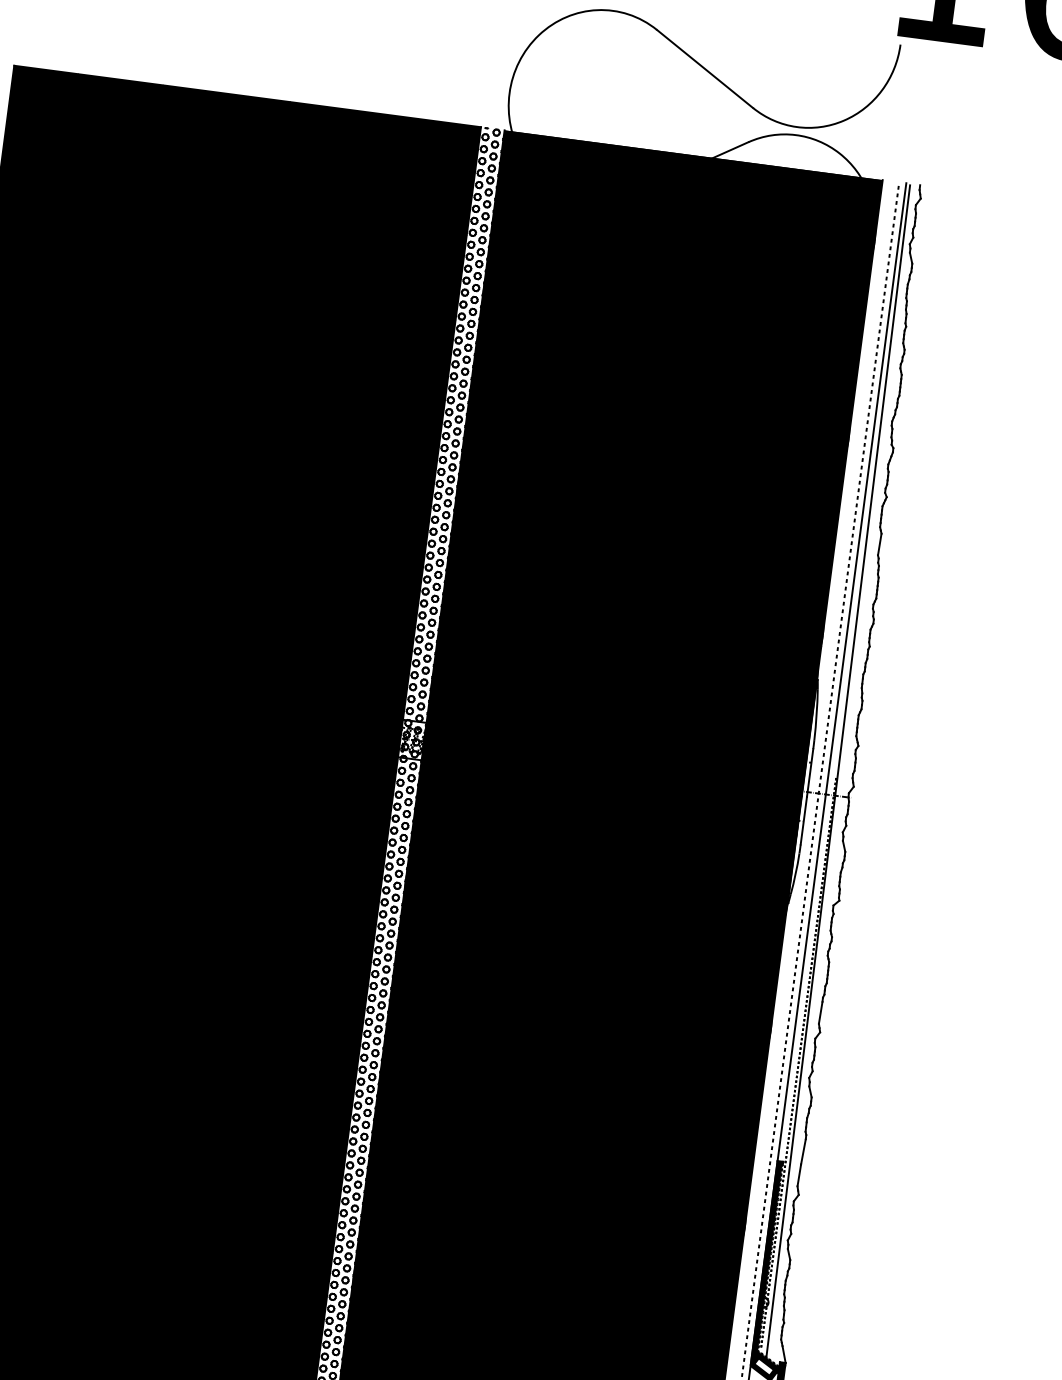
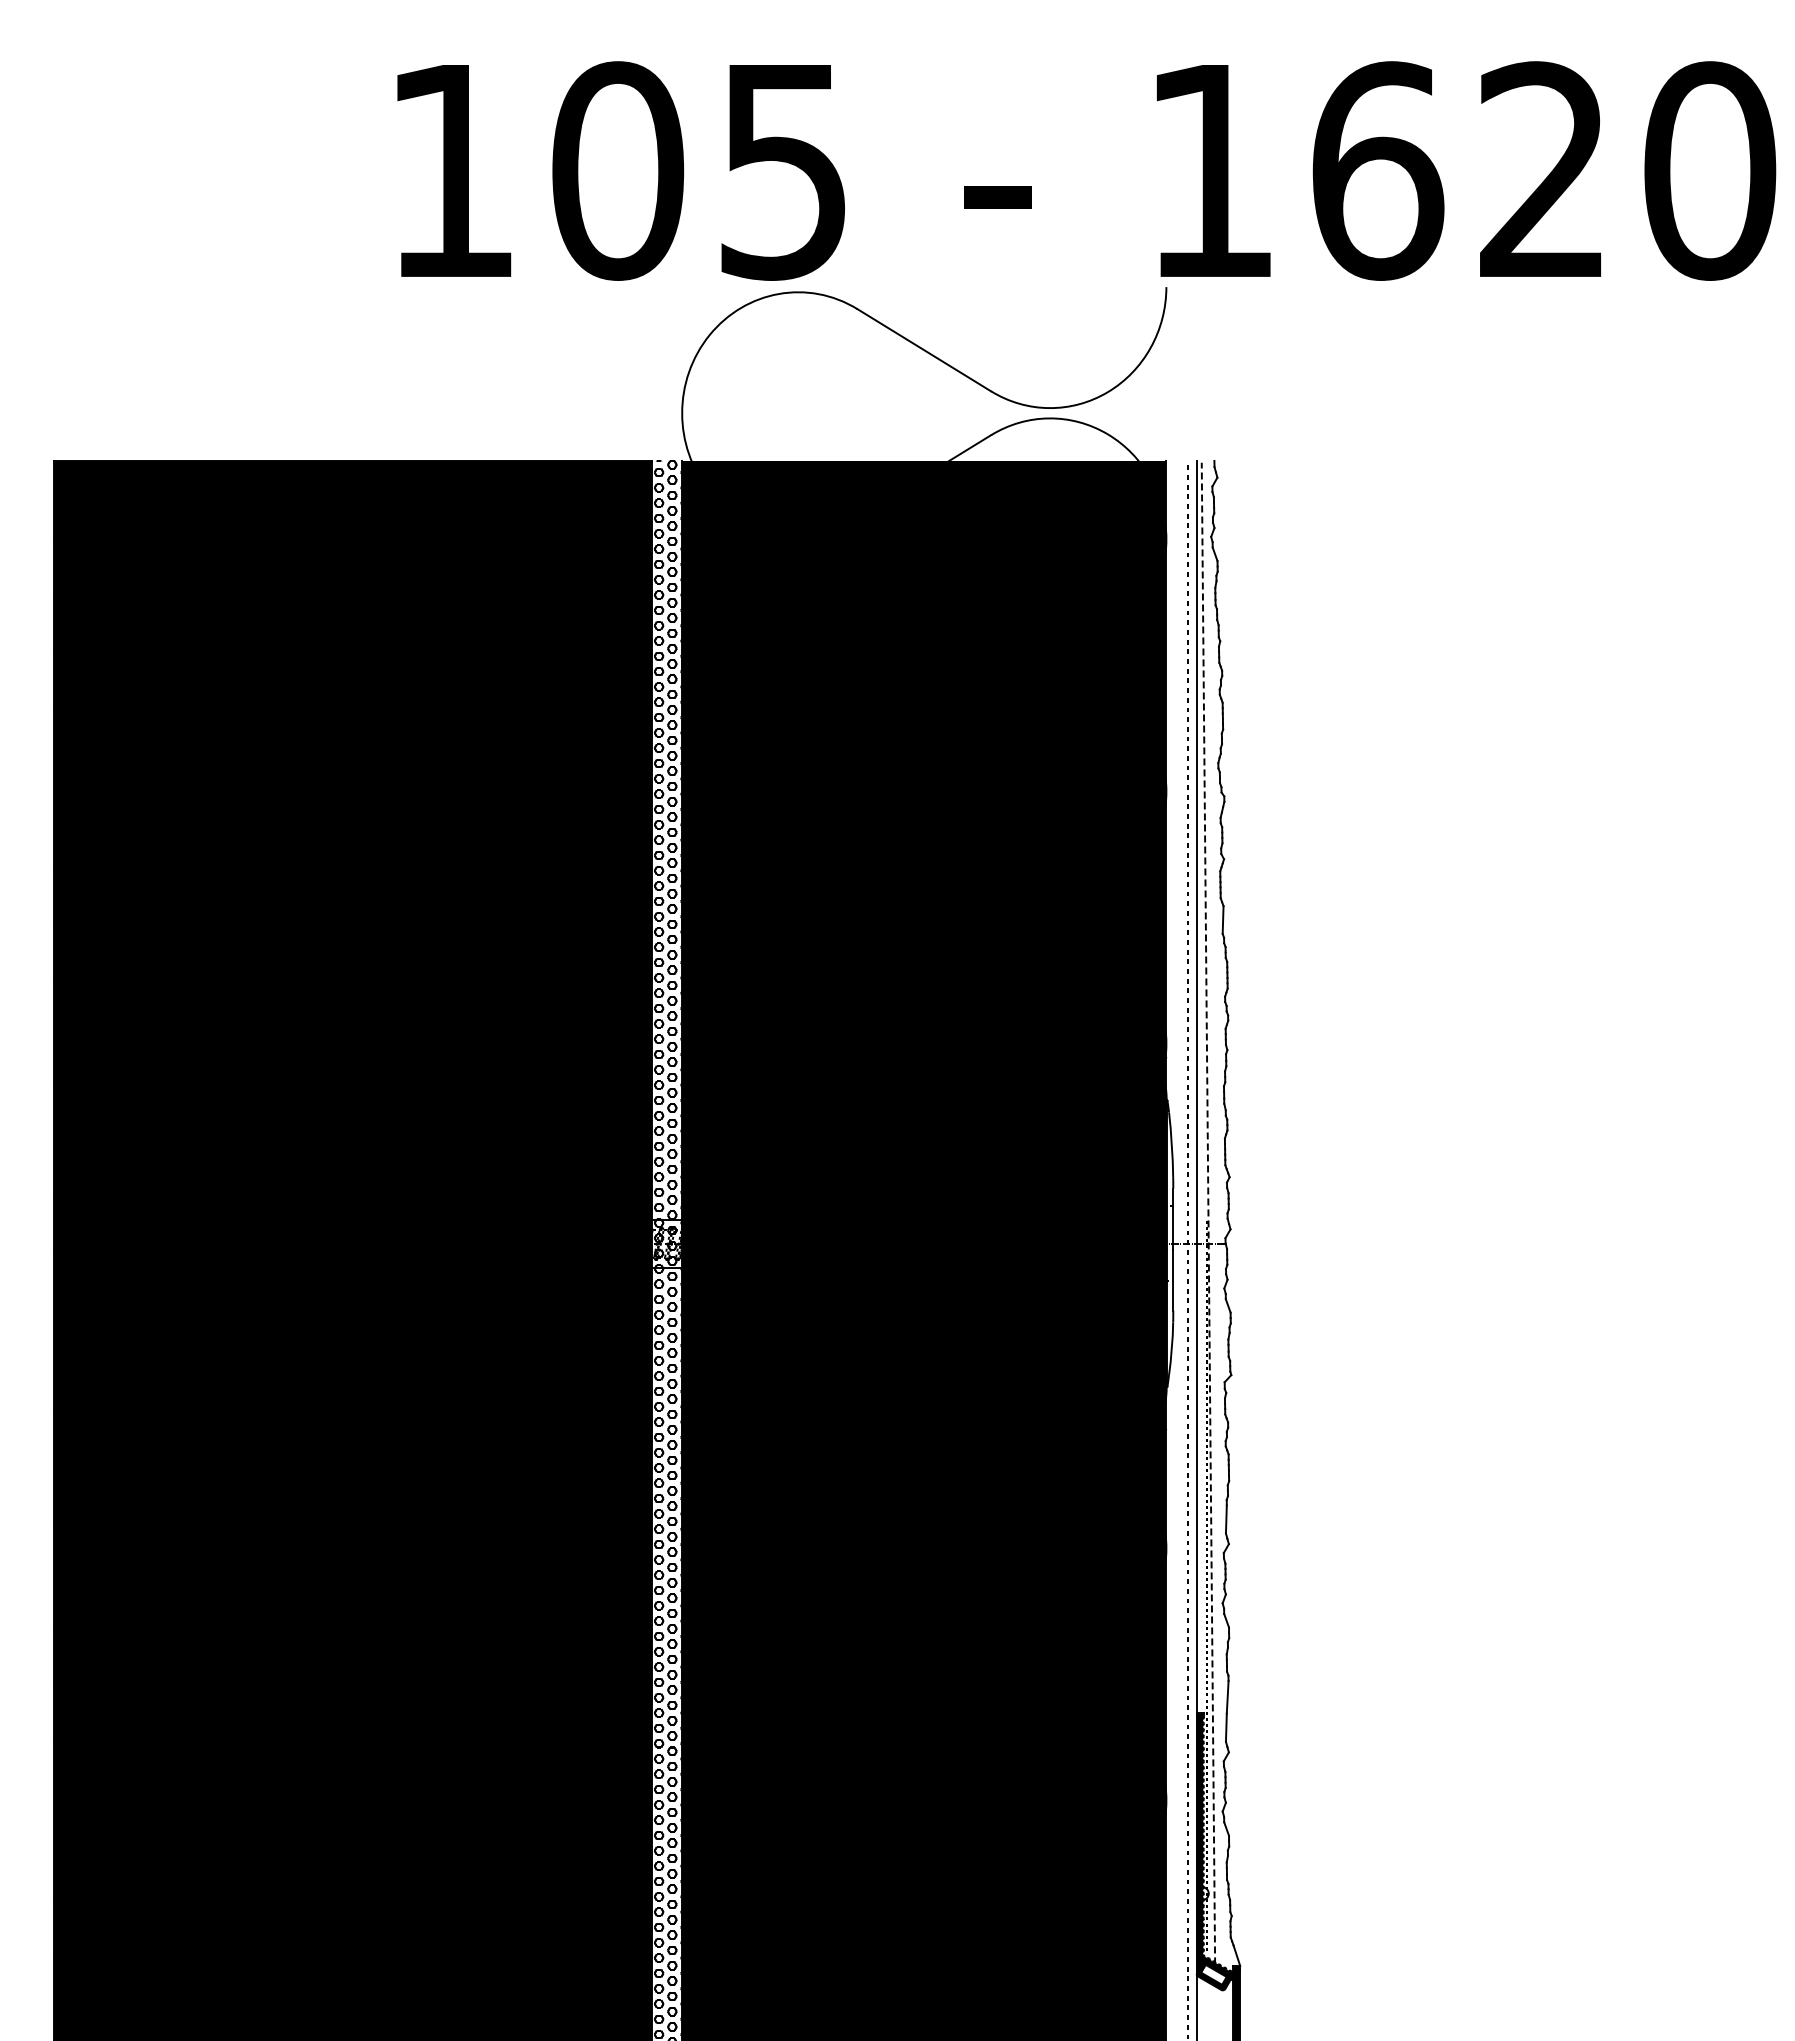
line: (838, 772) -> (1208, 1213), solid -> dashed

